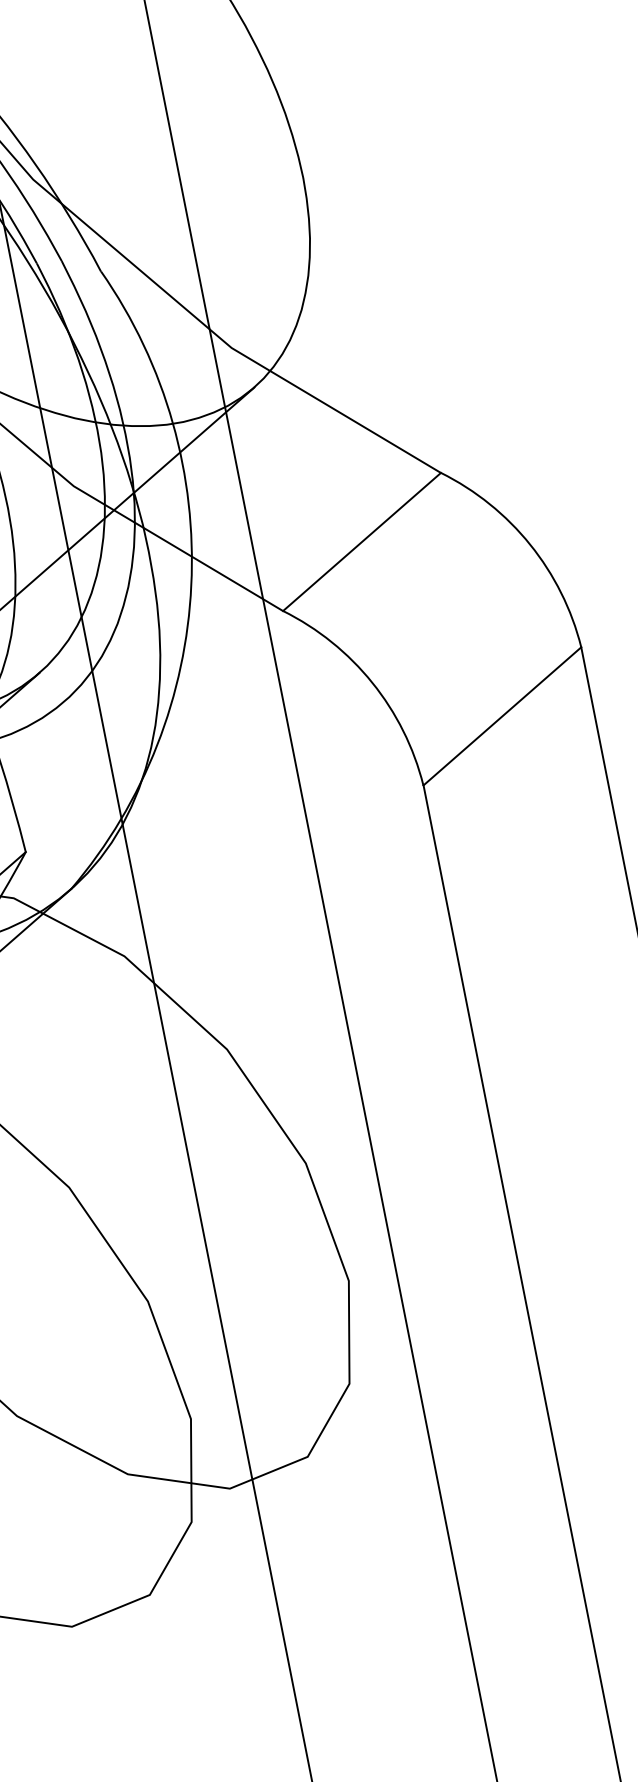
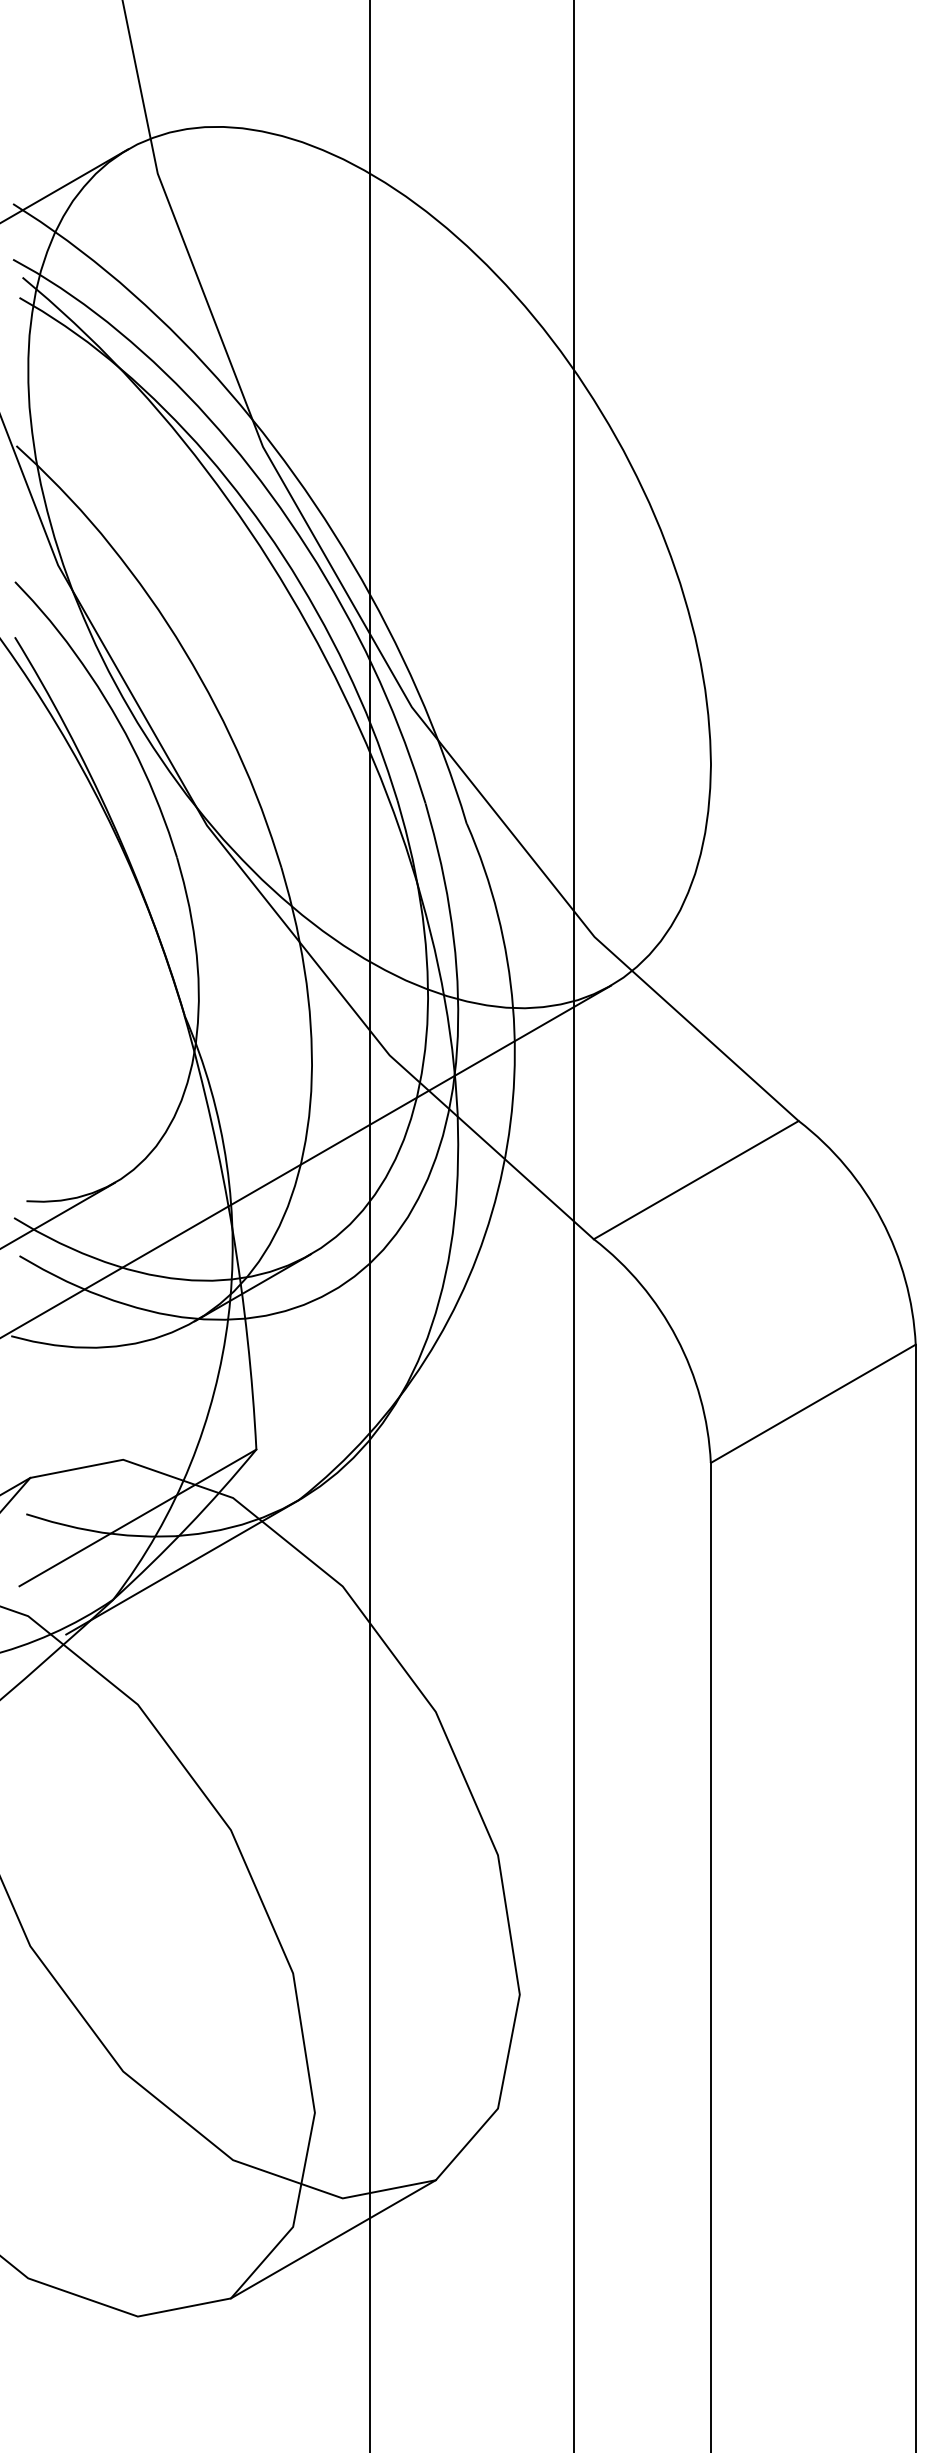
line: (228, 1526) -> (332, 2239), added

